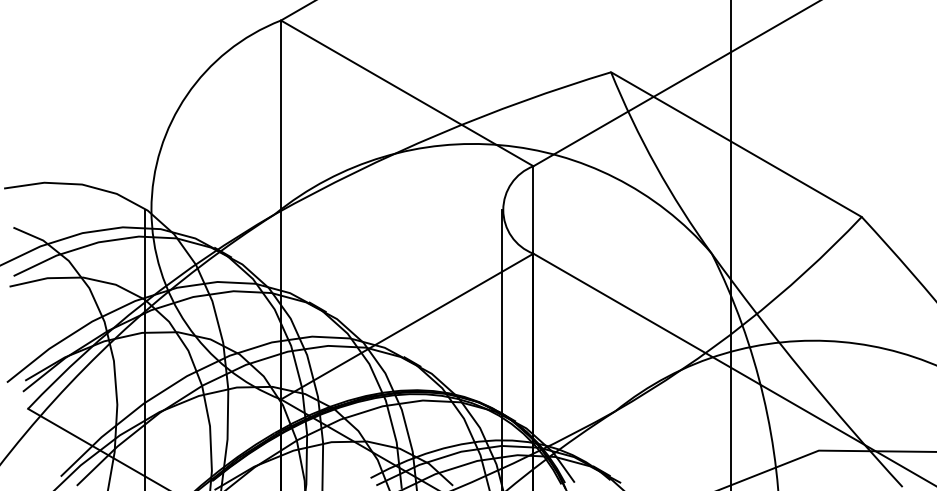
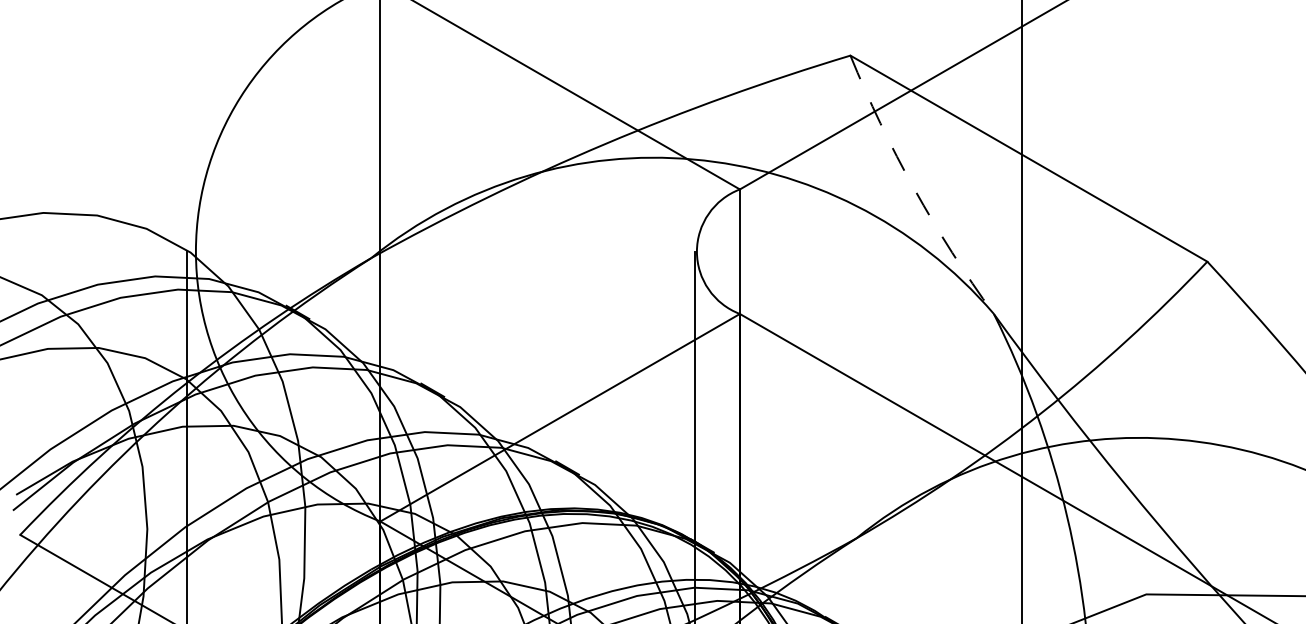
arc: (655, 165) -> (913, 188), solid -> dashed

